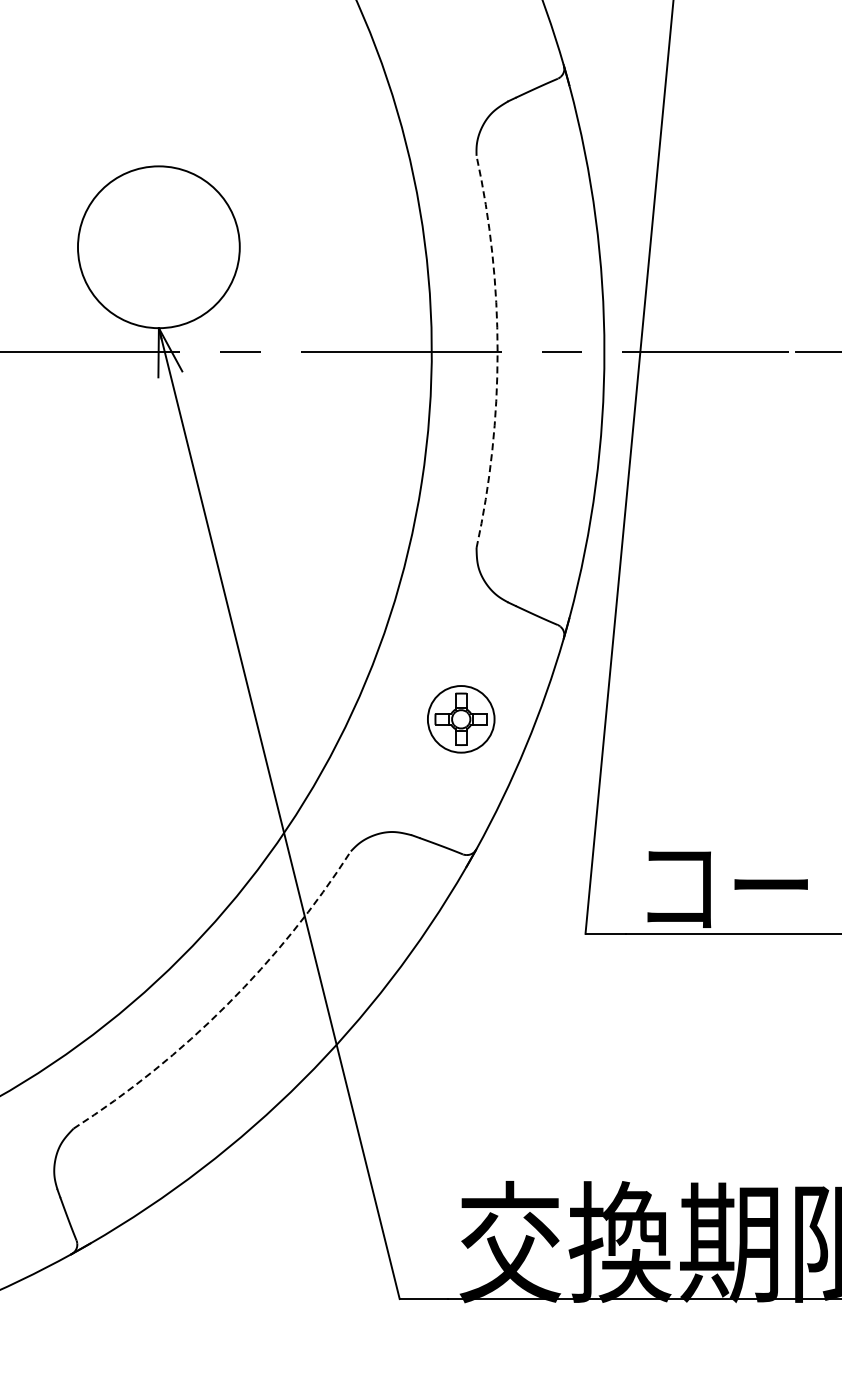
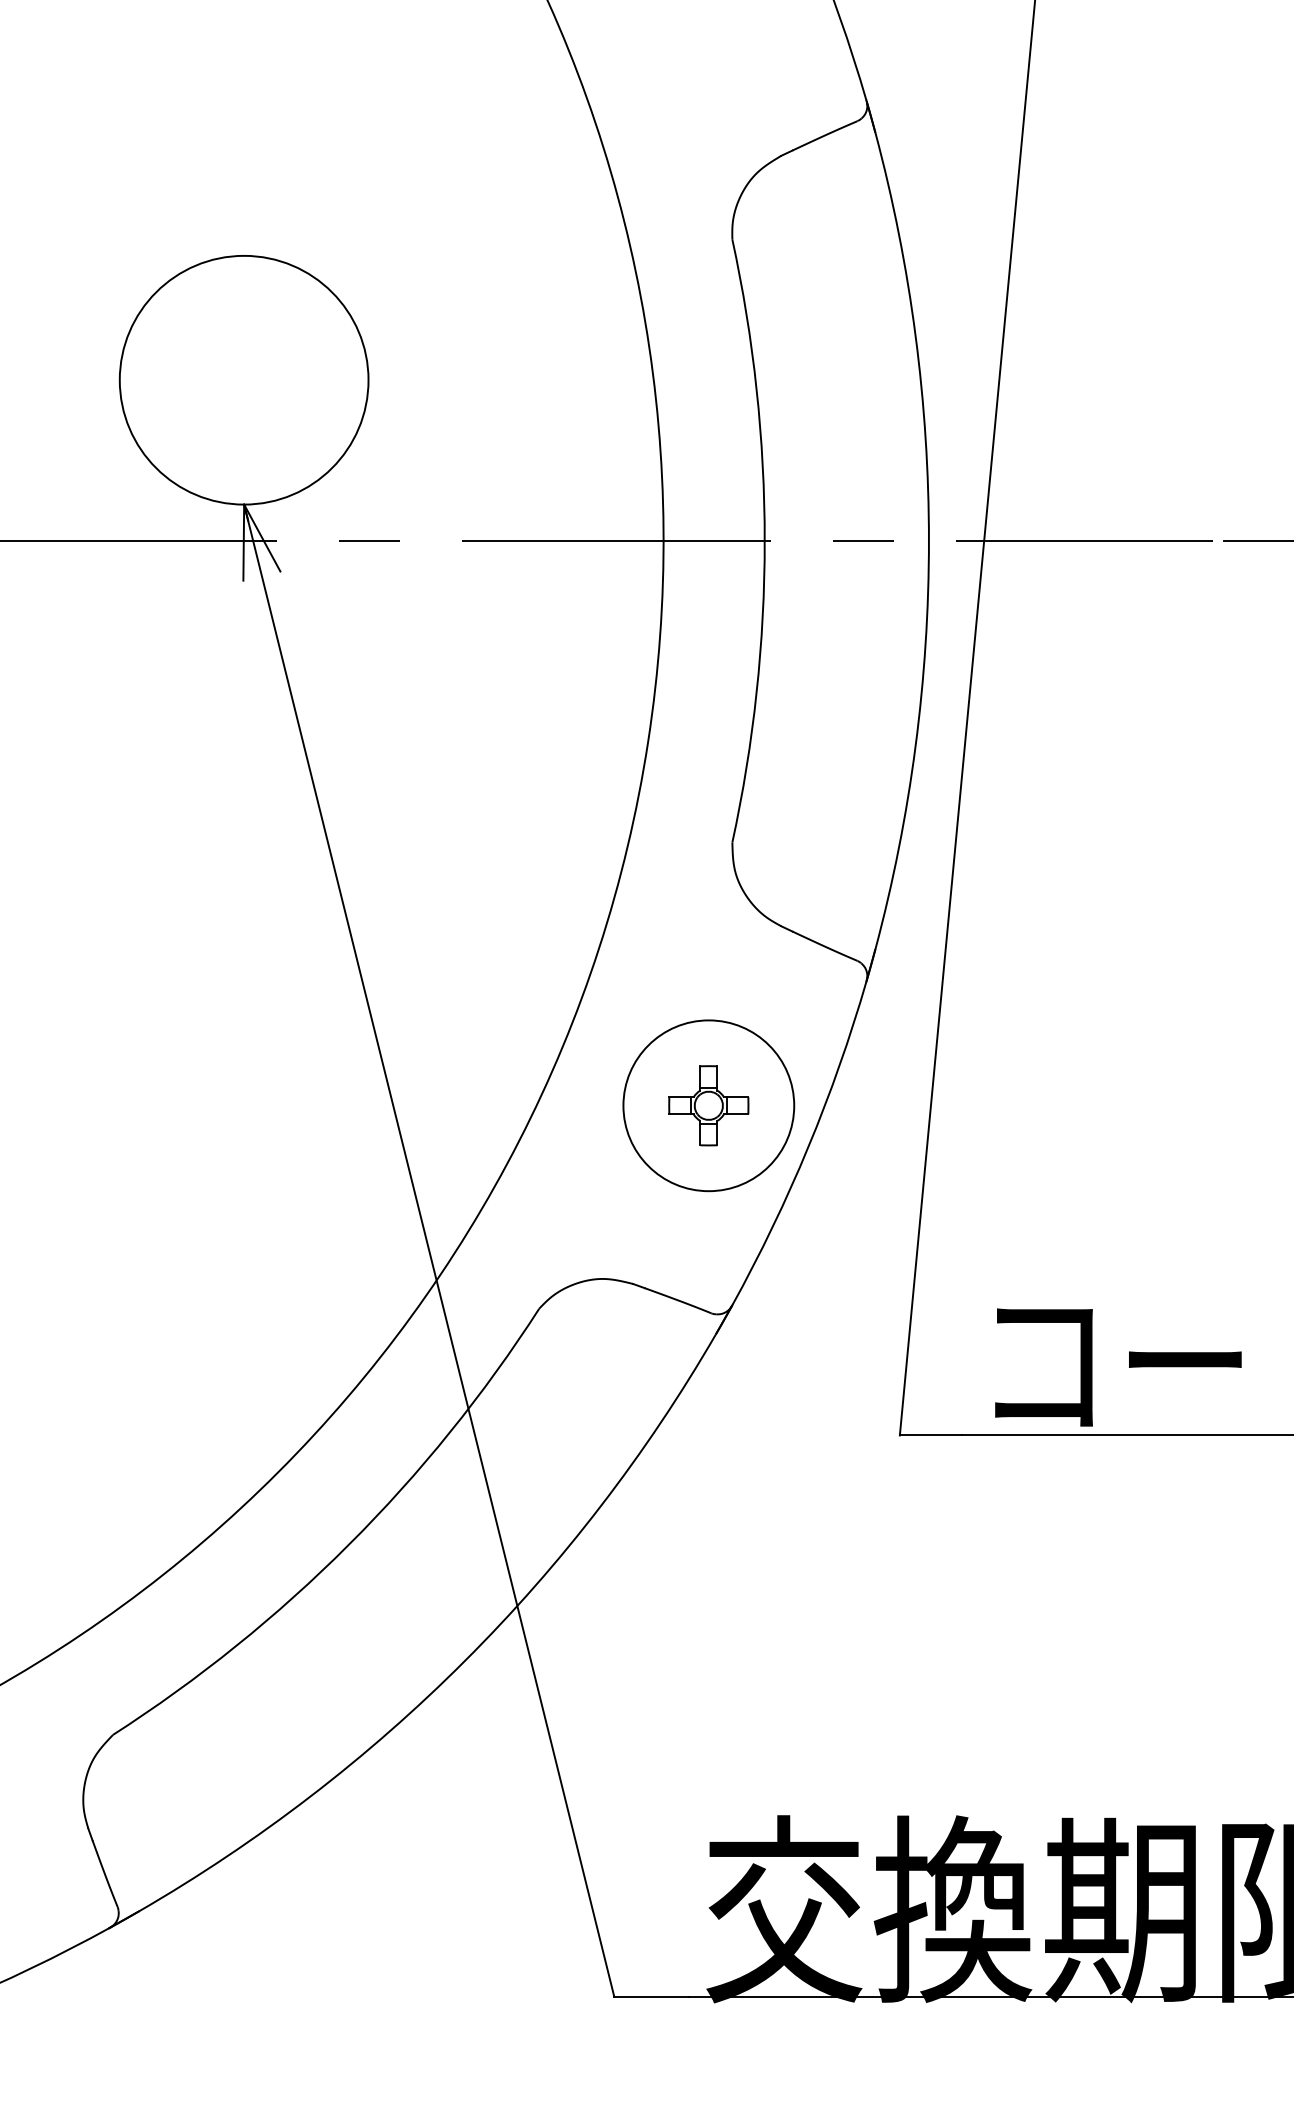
arc: (497, 351) -> (764, 540), dashed -> solid
circle: (460, 718) -> (707, 1104), size x1.67
arc: (227, 1004) -> (349, 1544), dashed -> solid

